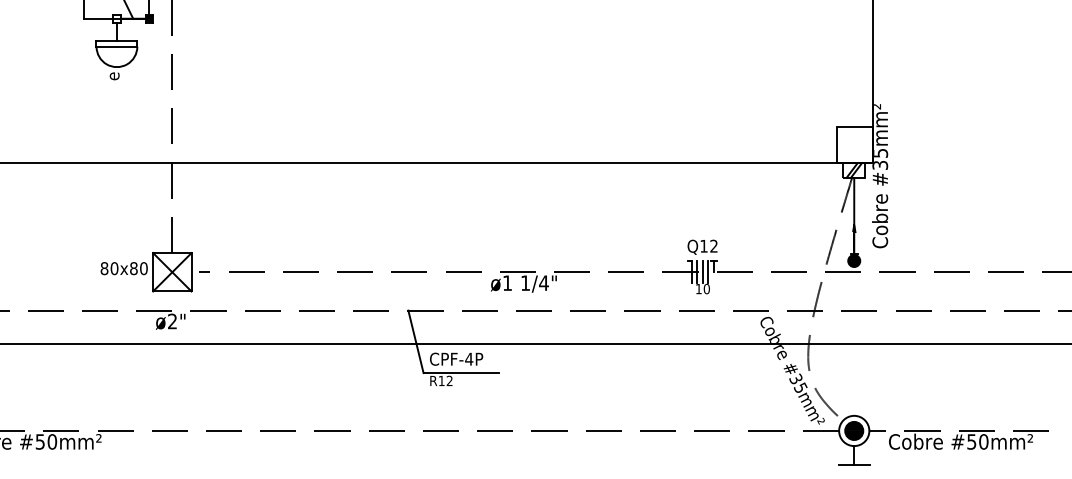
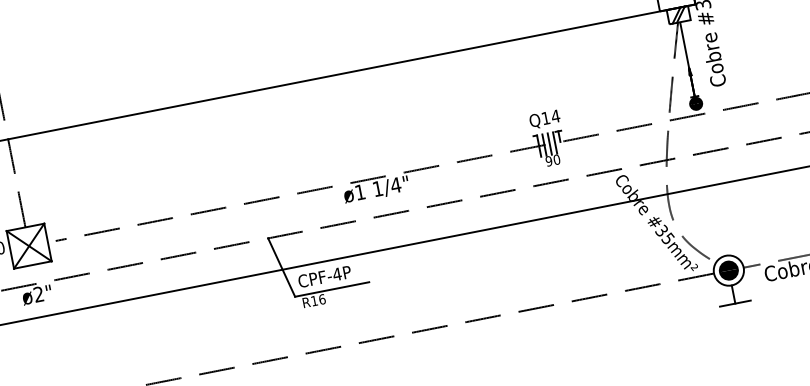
text: (713, 245) -> (555, 115), Q12 -> Q14
text: (698, 288) -> (548, 160), 10 -> 90
text: (449, 380) -> (321, 299), R12 -> R16

